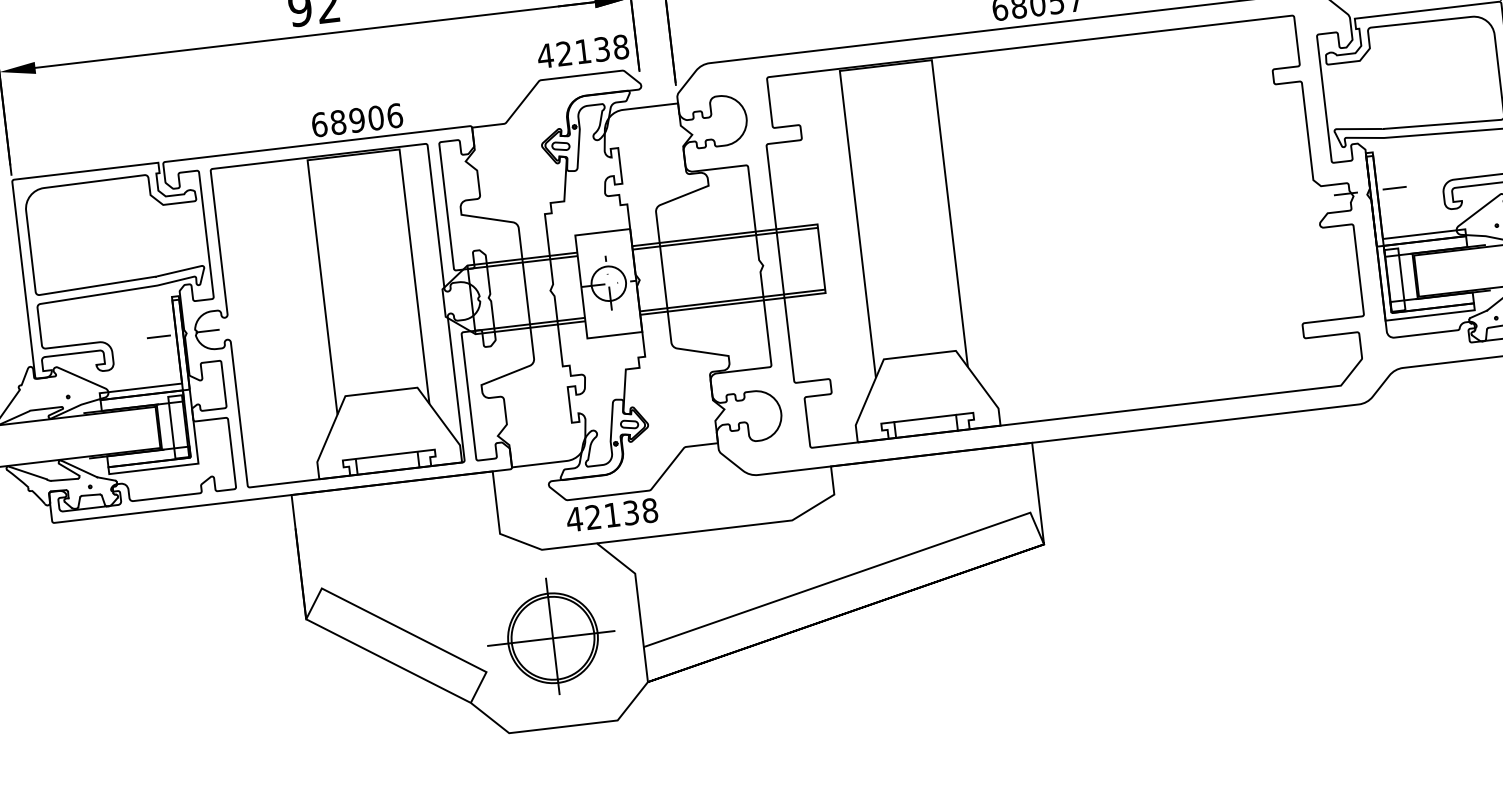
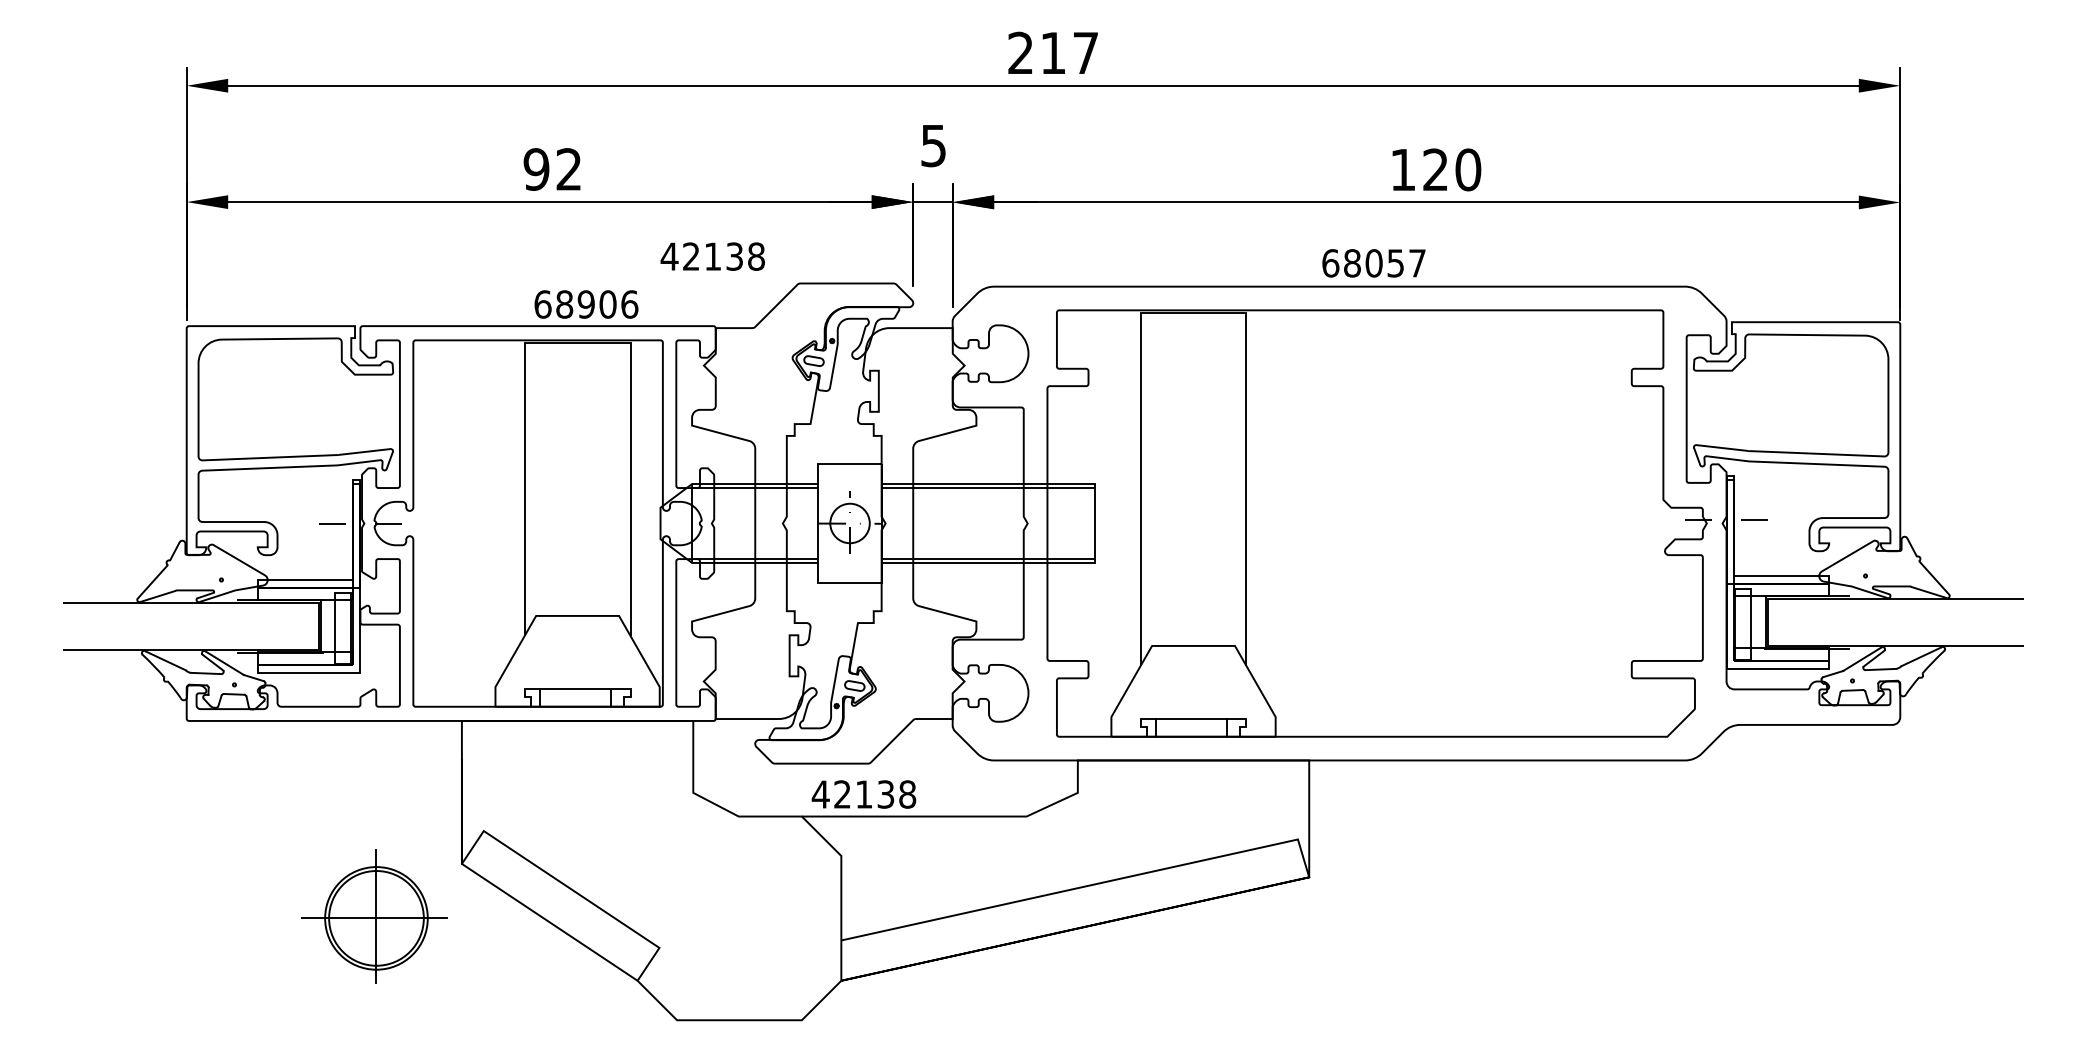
text: (582, 51) -> (712, 256), moved
text: (611, 515) -> (863, 794), moved
part: (551, 636) -> (374, 916), moved

